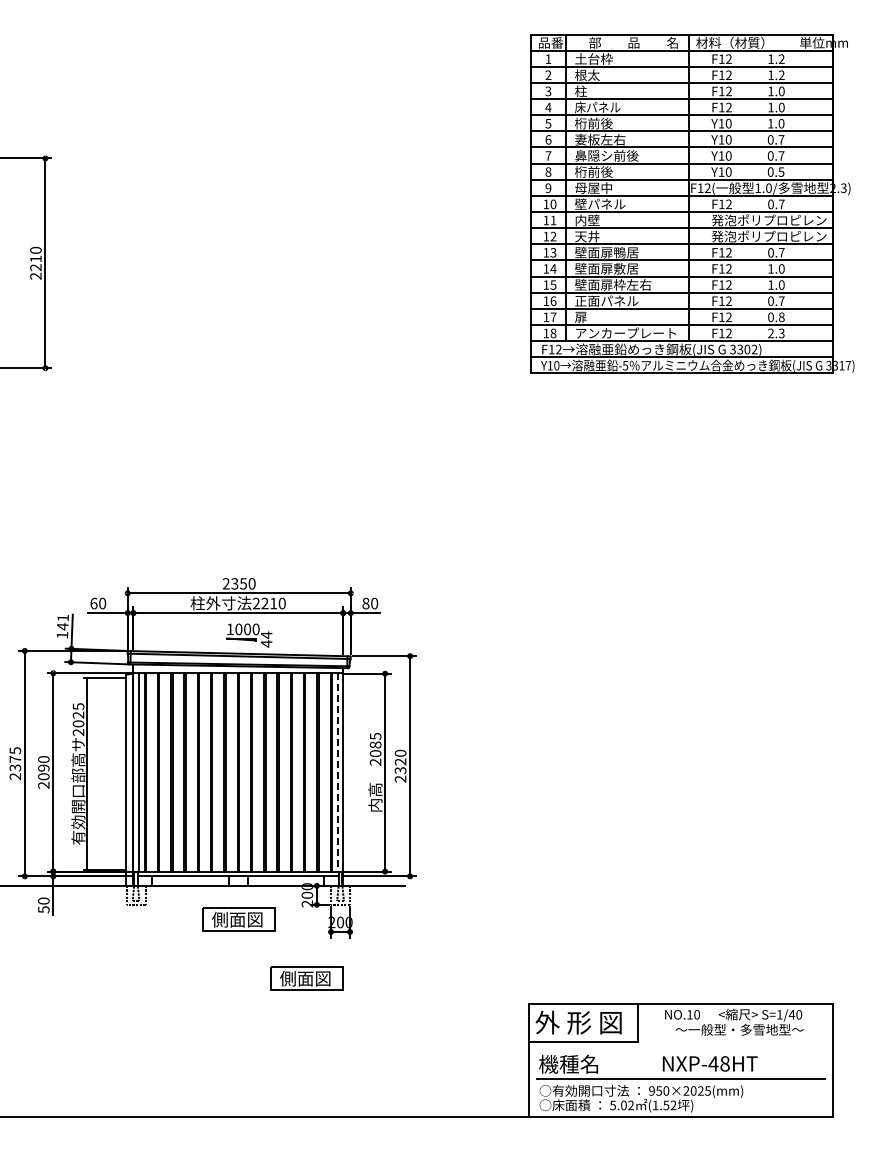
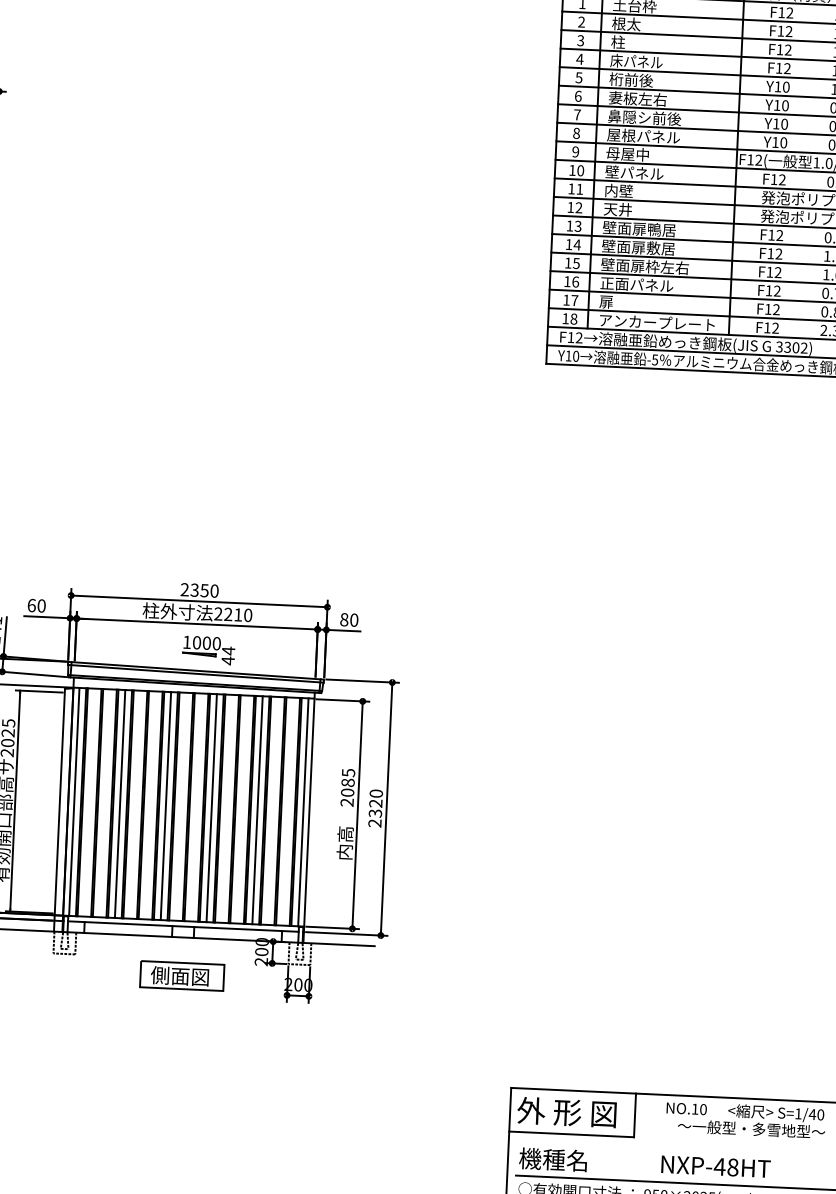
text: (606, 171) -> (643, 135), 桁前後 -> 屋根パネル
line: (178, 772) -> (120, 804), added
line: (218, 772) -> (166, 806), added
line: (258, 772) -> (212, 808), added
line: (298, 772) -> (258, 810), added
line: (337, 772) -> (302, 812), dashed -> solid
part: (306, 978) -> (256, 1047), removed

